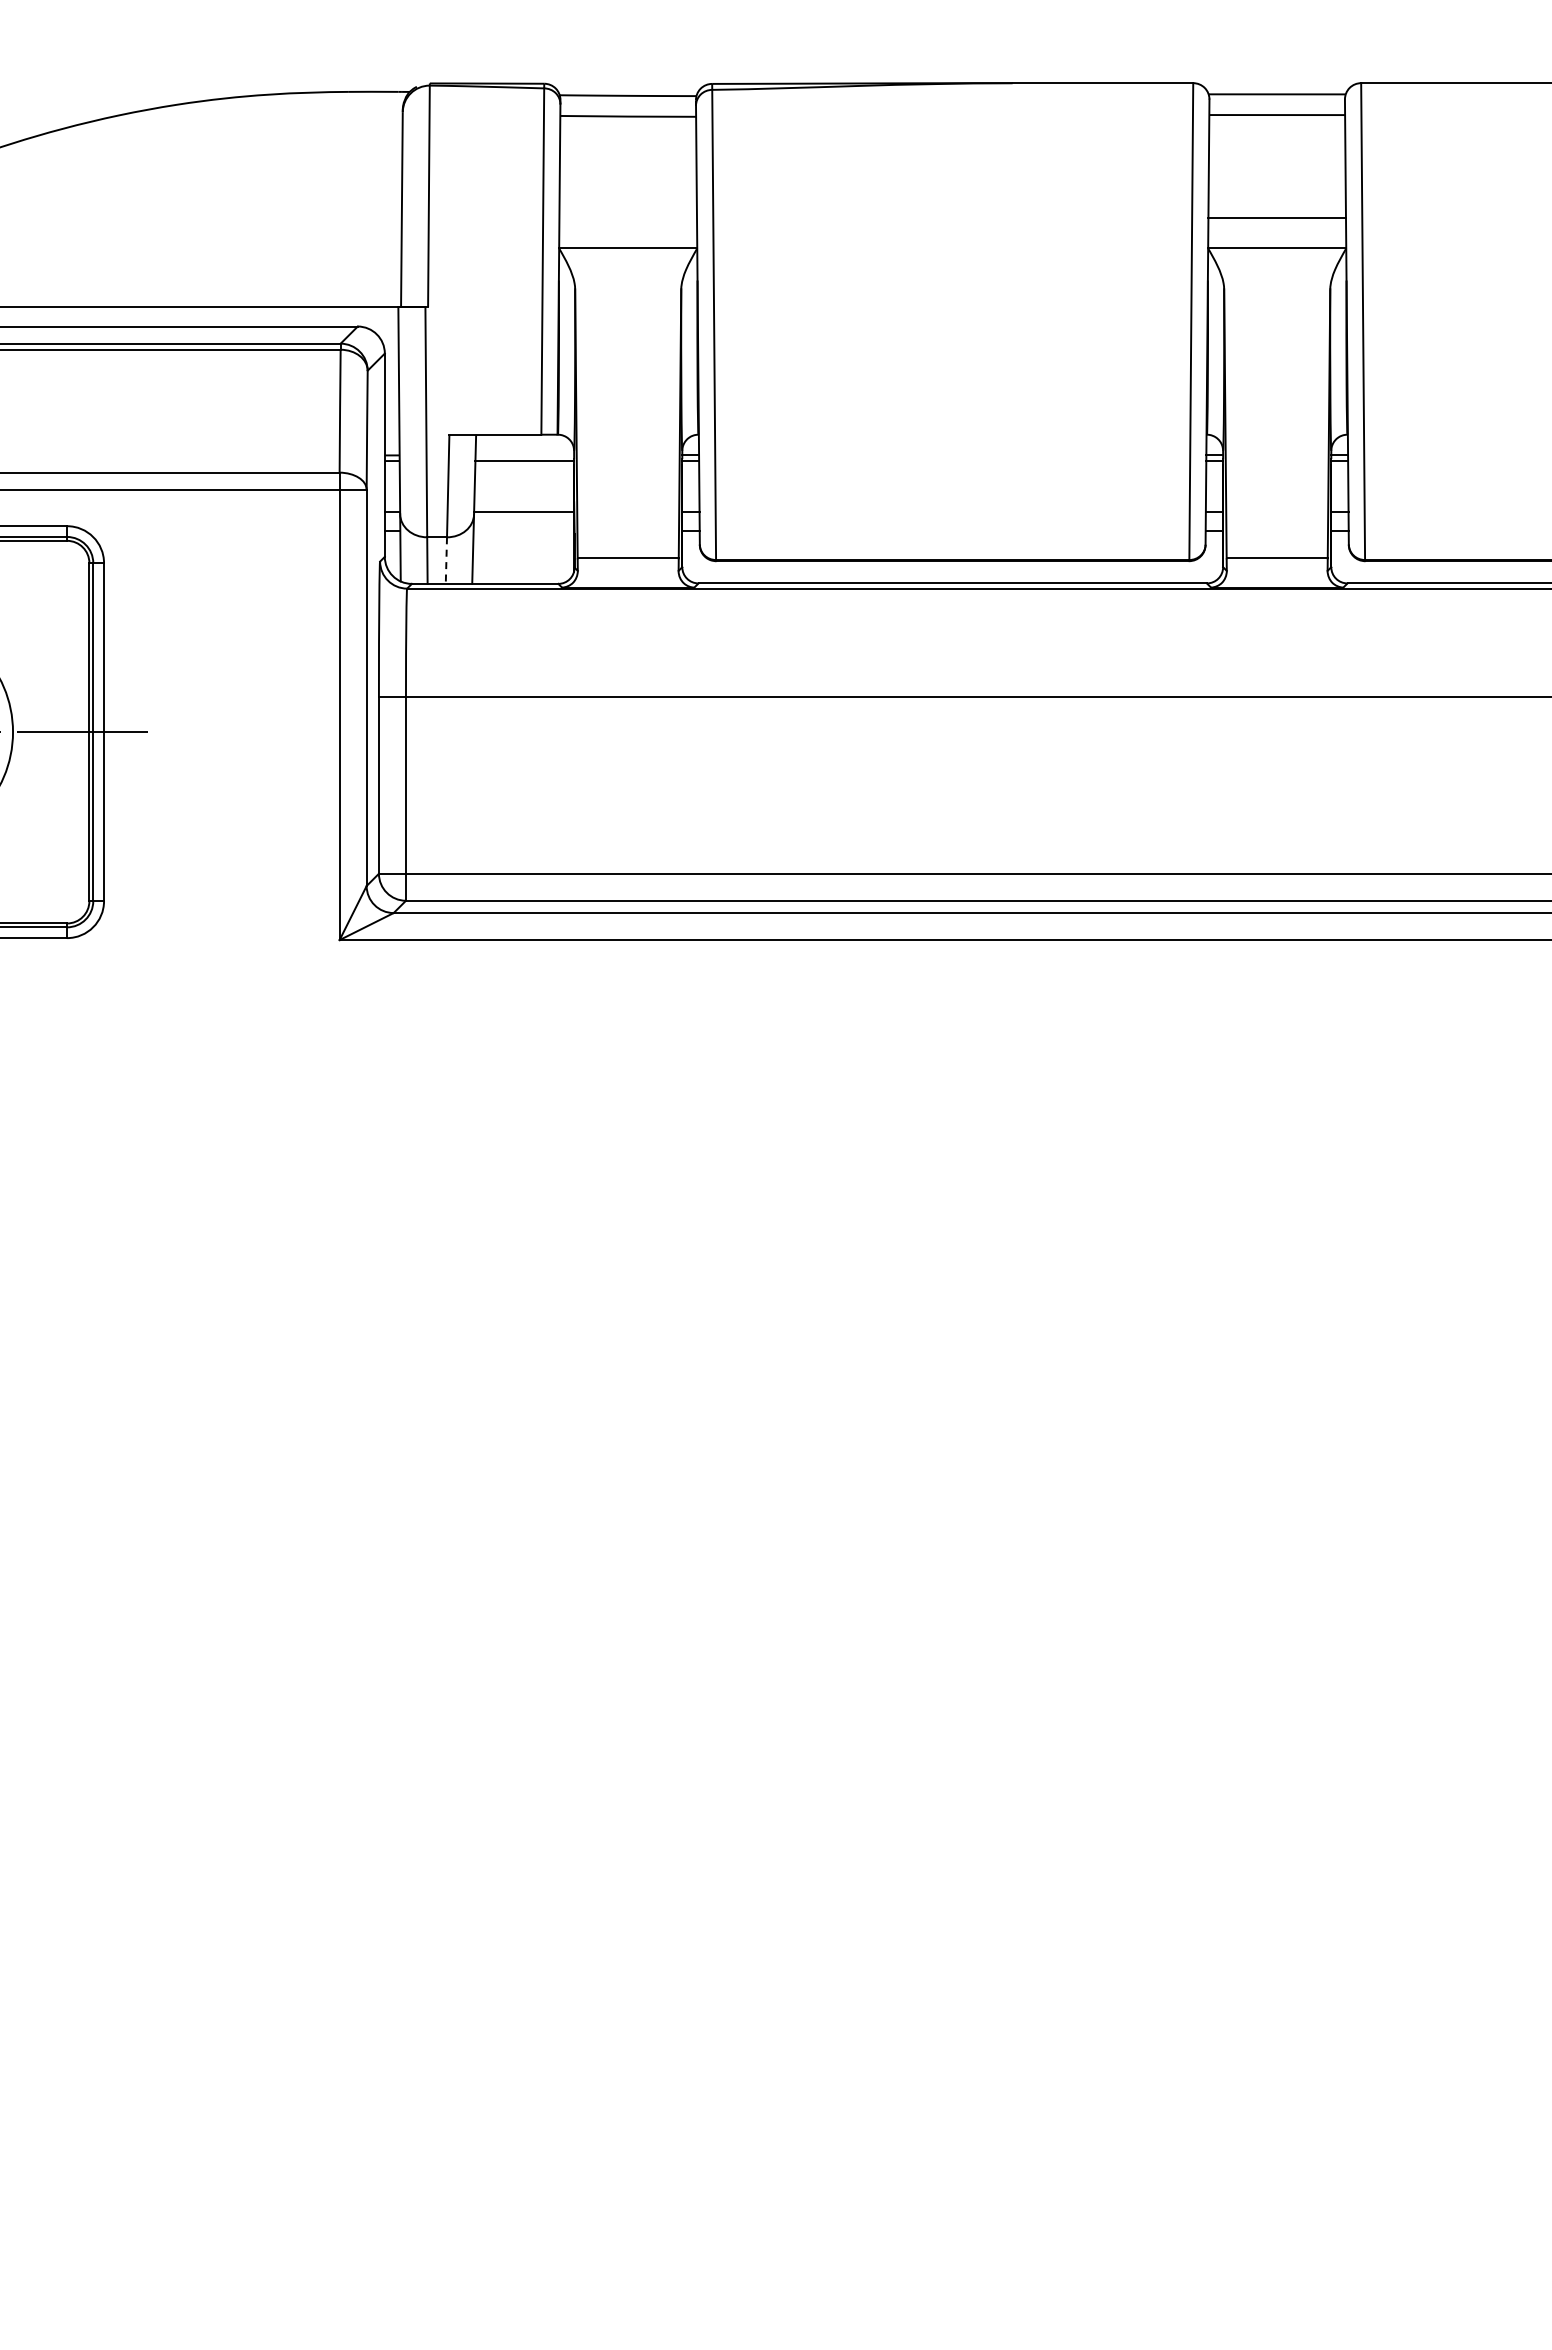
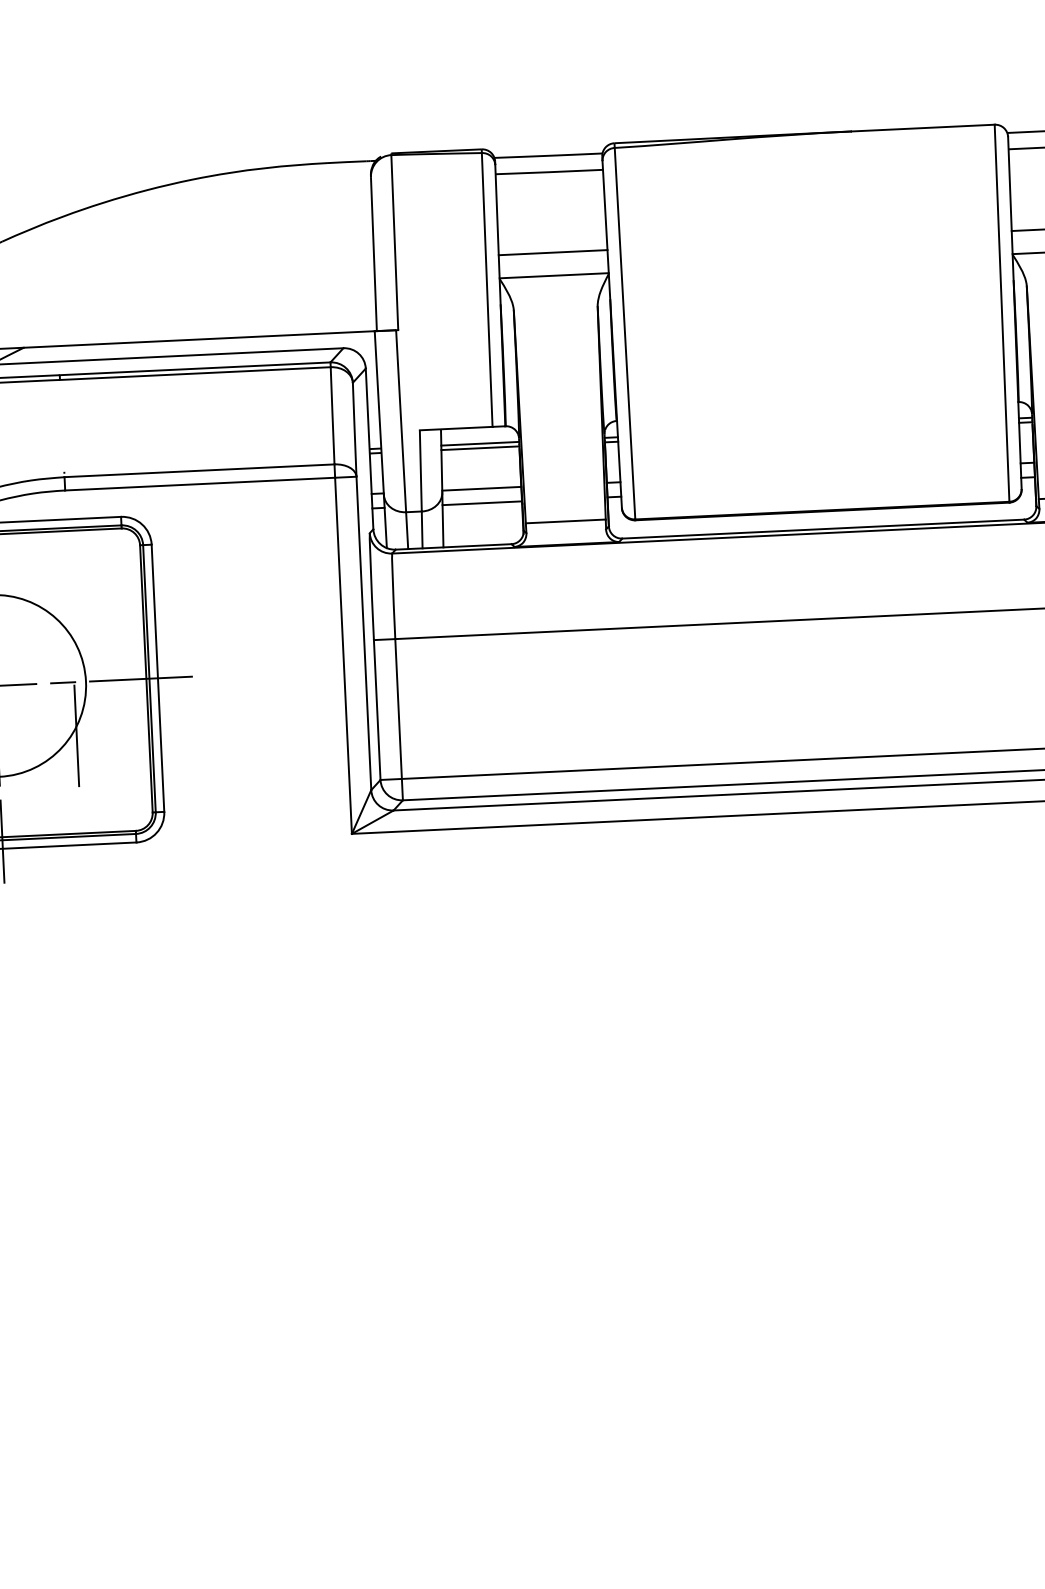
line: (628, 218) -> (553, 252), added
line: (524, 455) -> (479, 443), added
line: (523, 530) -> (481, 503), added
line: (446, 561) -> (422, 530), dashed -> solid

